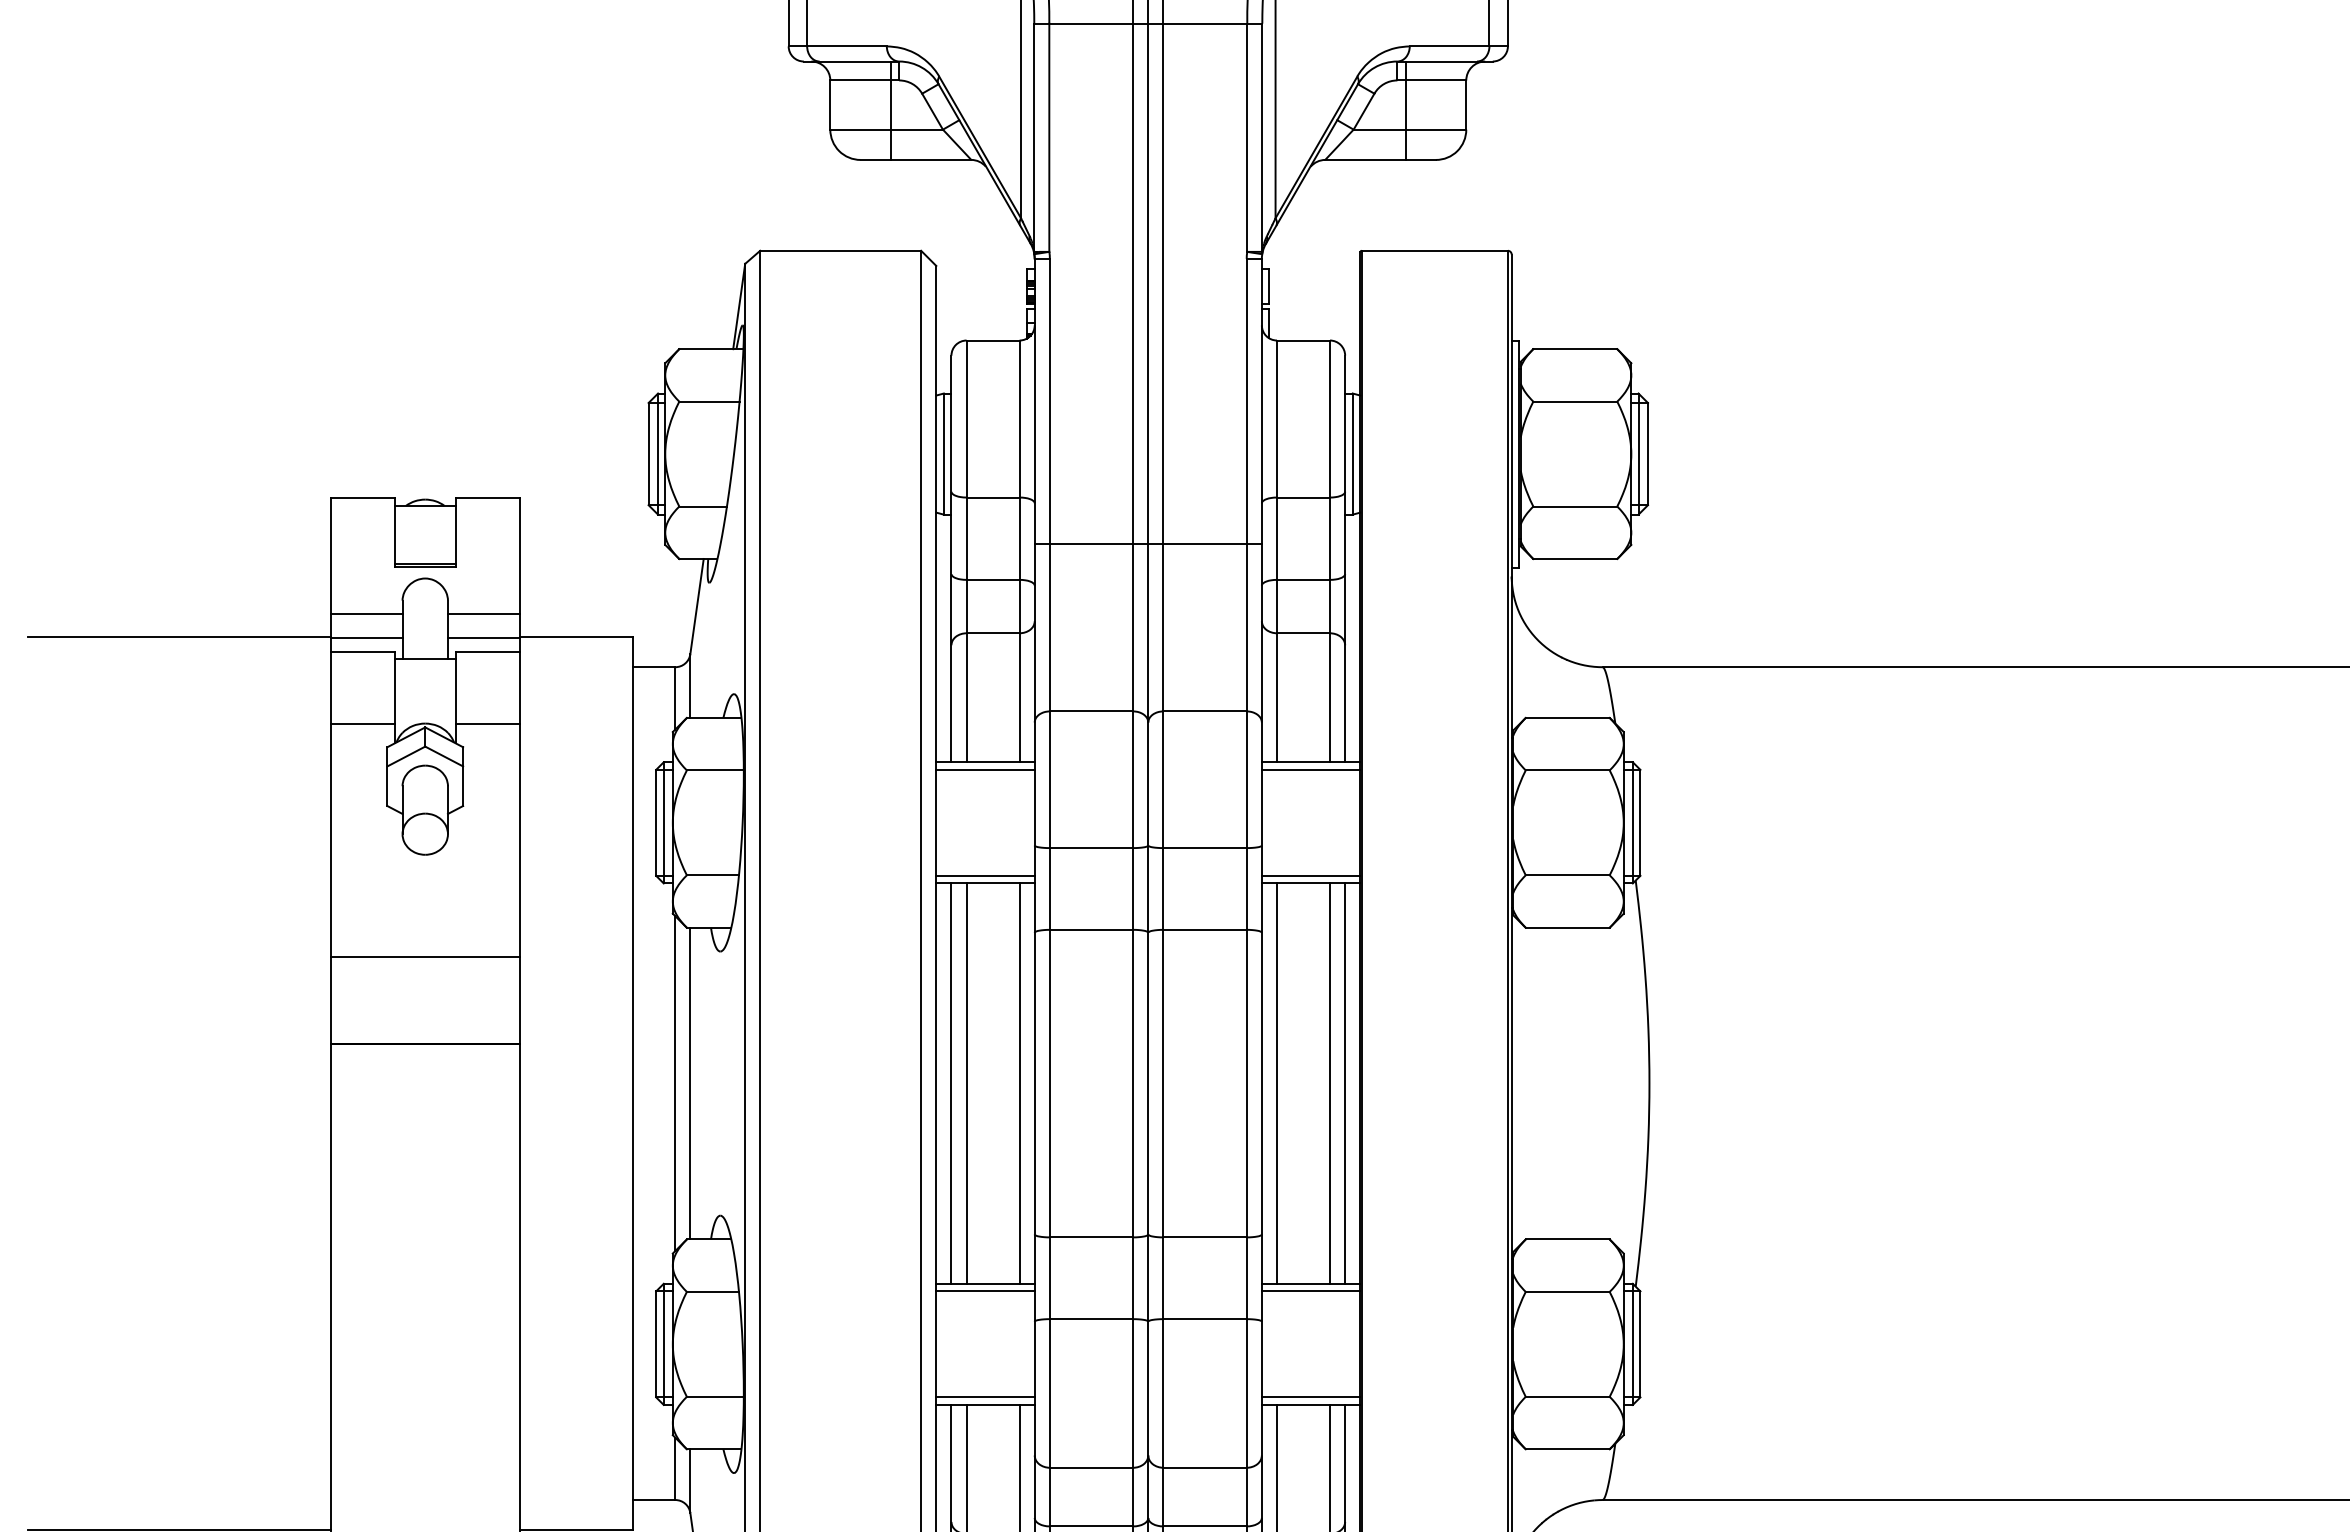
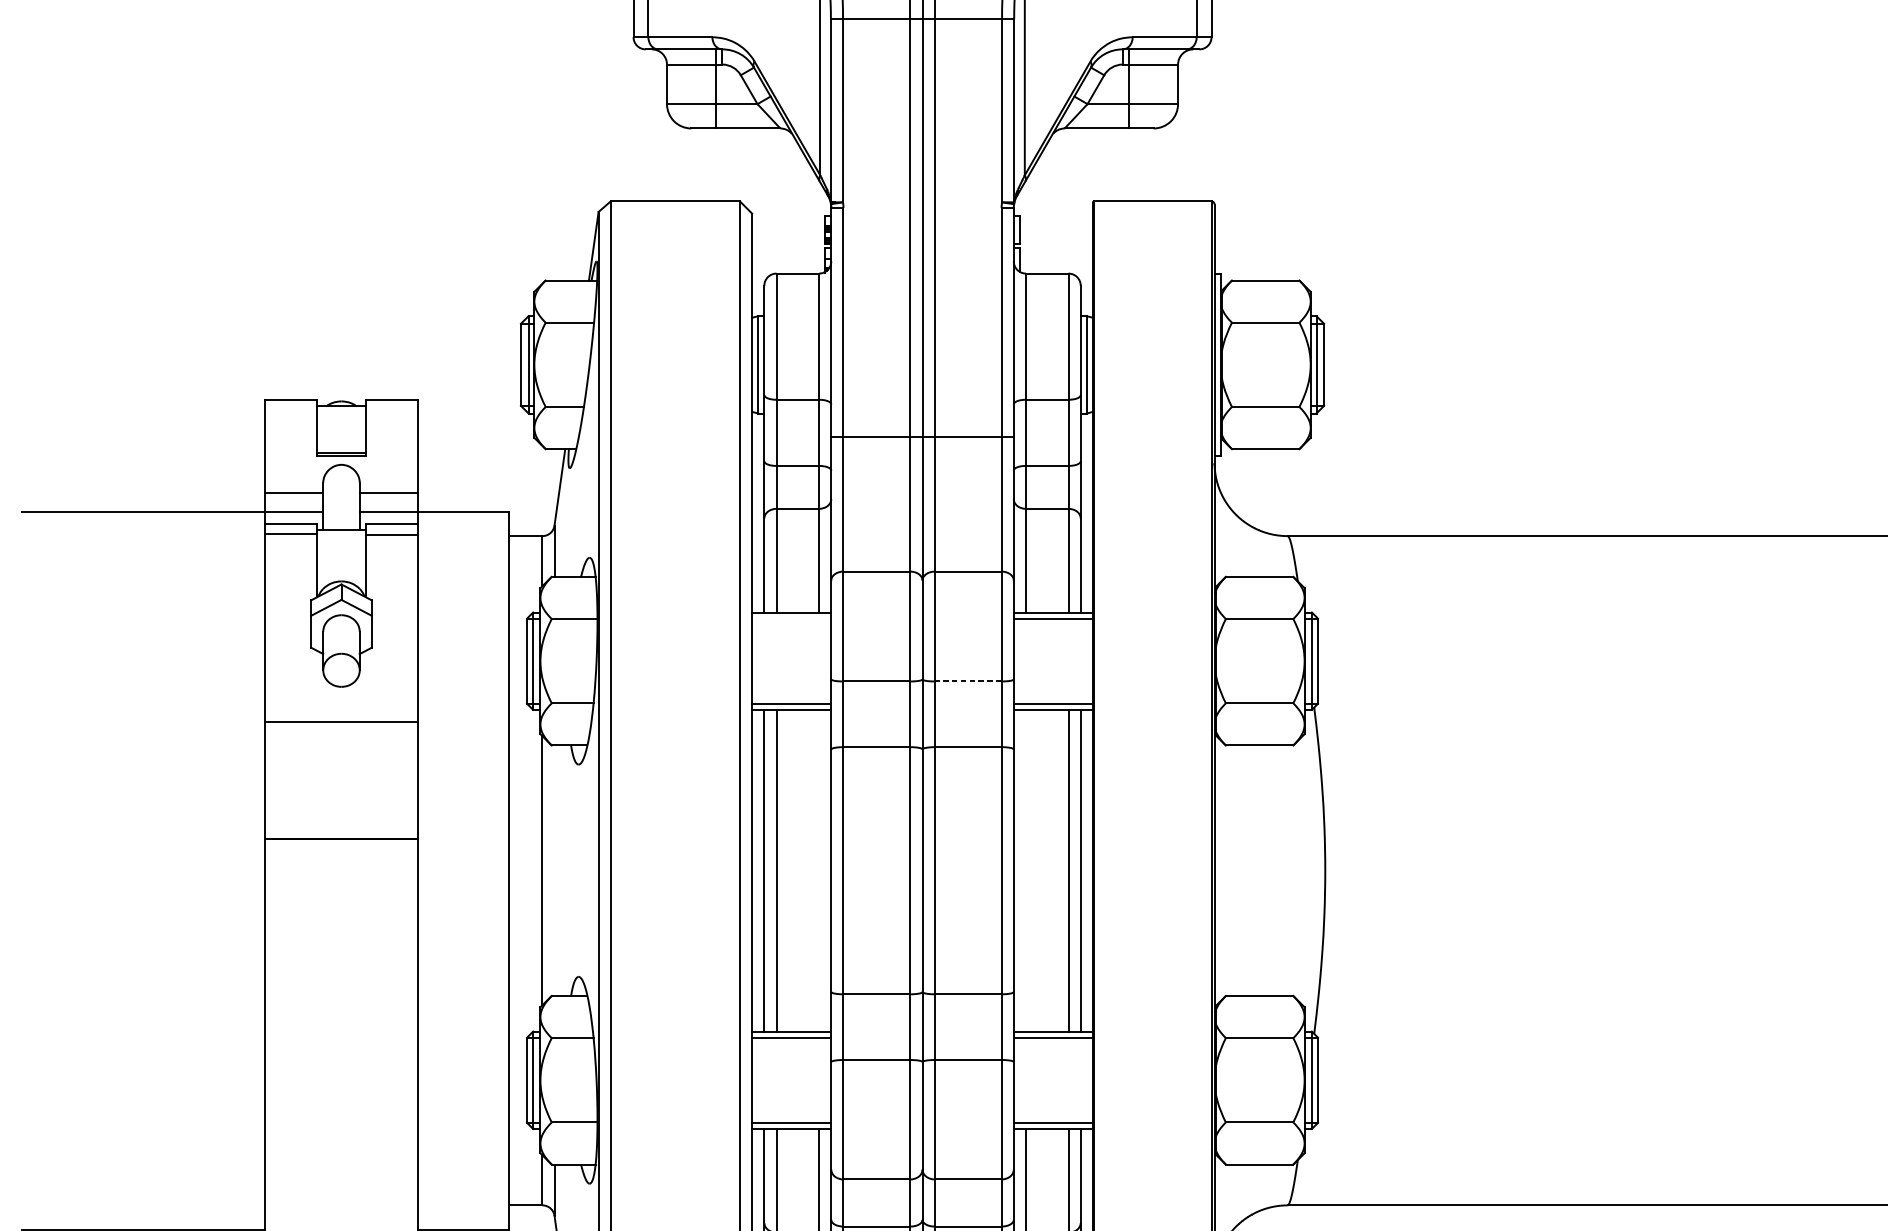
line: (362, 723) -> (291, 533), moved
line: (487, 723) -> (391, 534), moved
line: (985, 769) -> (791, 618), removed
line: (1205, 848) -> (968, 681), solid -> dashed
line: (424, 956) -> (340, 721), moved
line: (690, 1083) -> (554, 870), removed
line: (1019, 1083) -> (819, 870), removed
line: (1277, 1083) -> (1026, 870), removed

